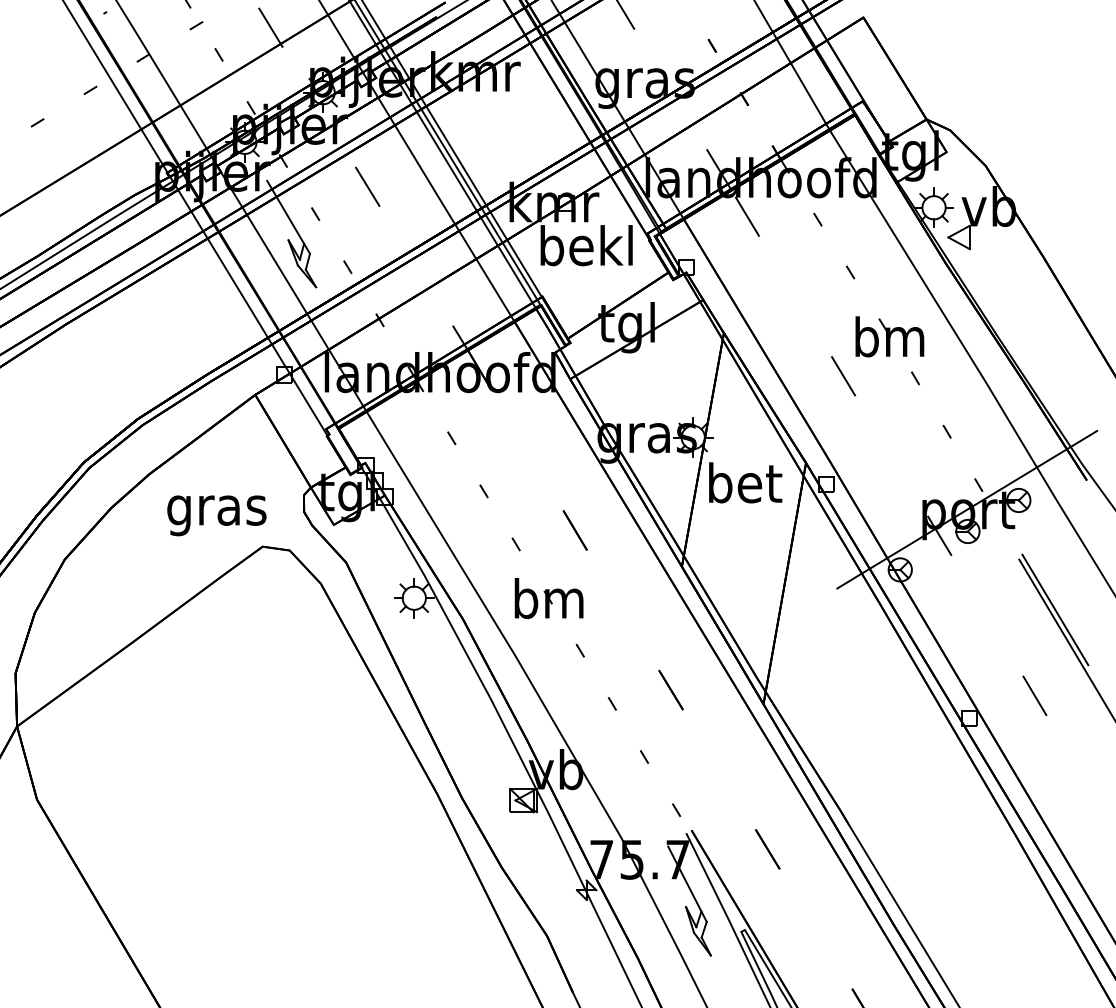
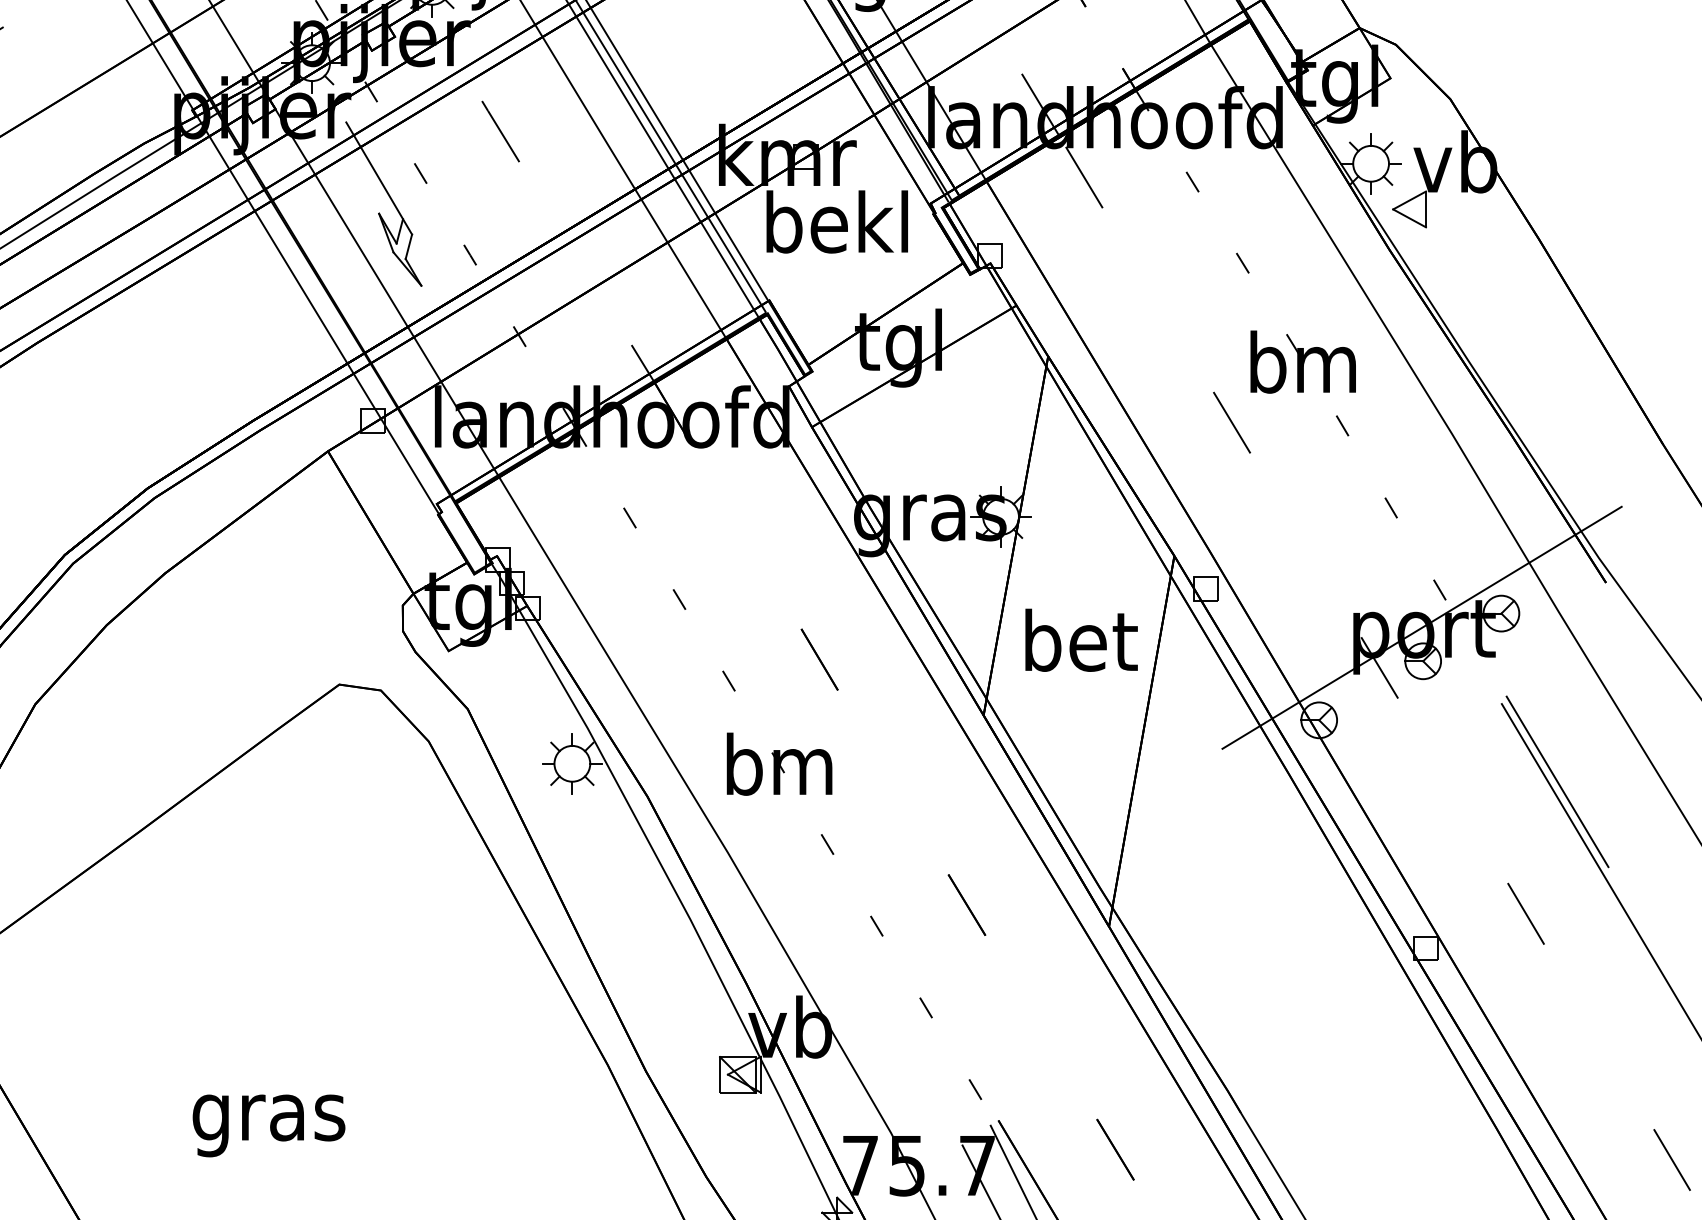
text: (745, 482) -> (1081, 639), moved
text: (216, 515) -> (268, 1125), moved

